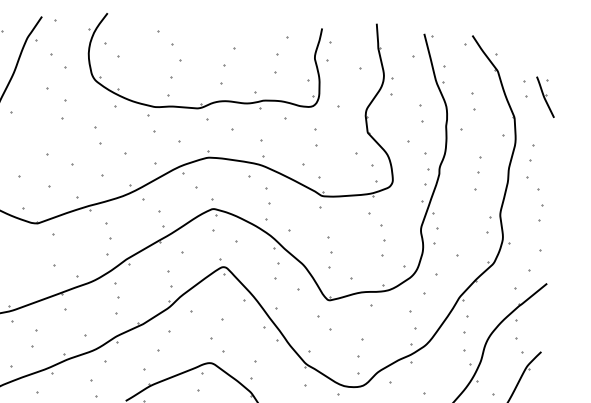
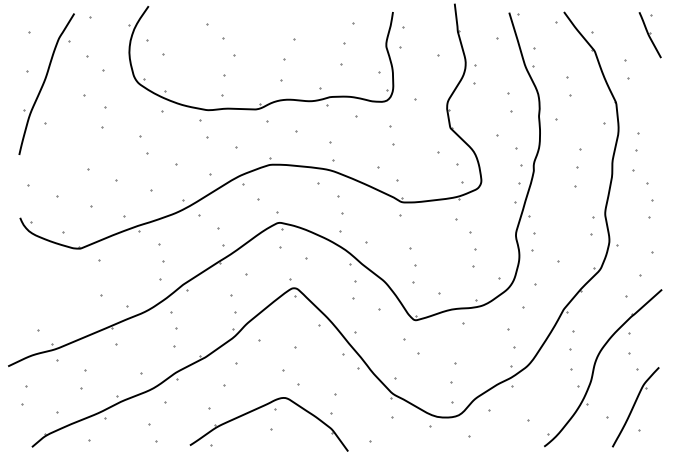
part: (544, 97) -> (649, 35), moved

